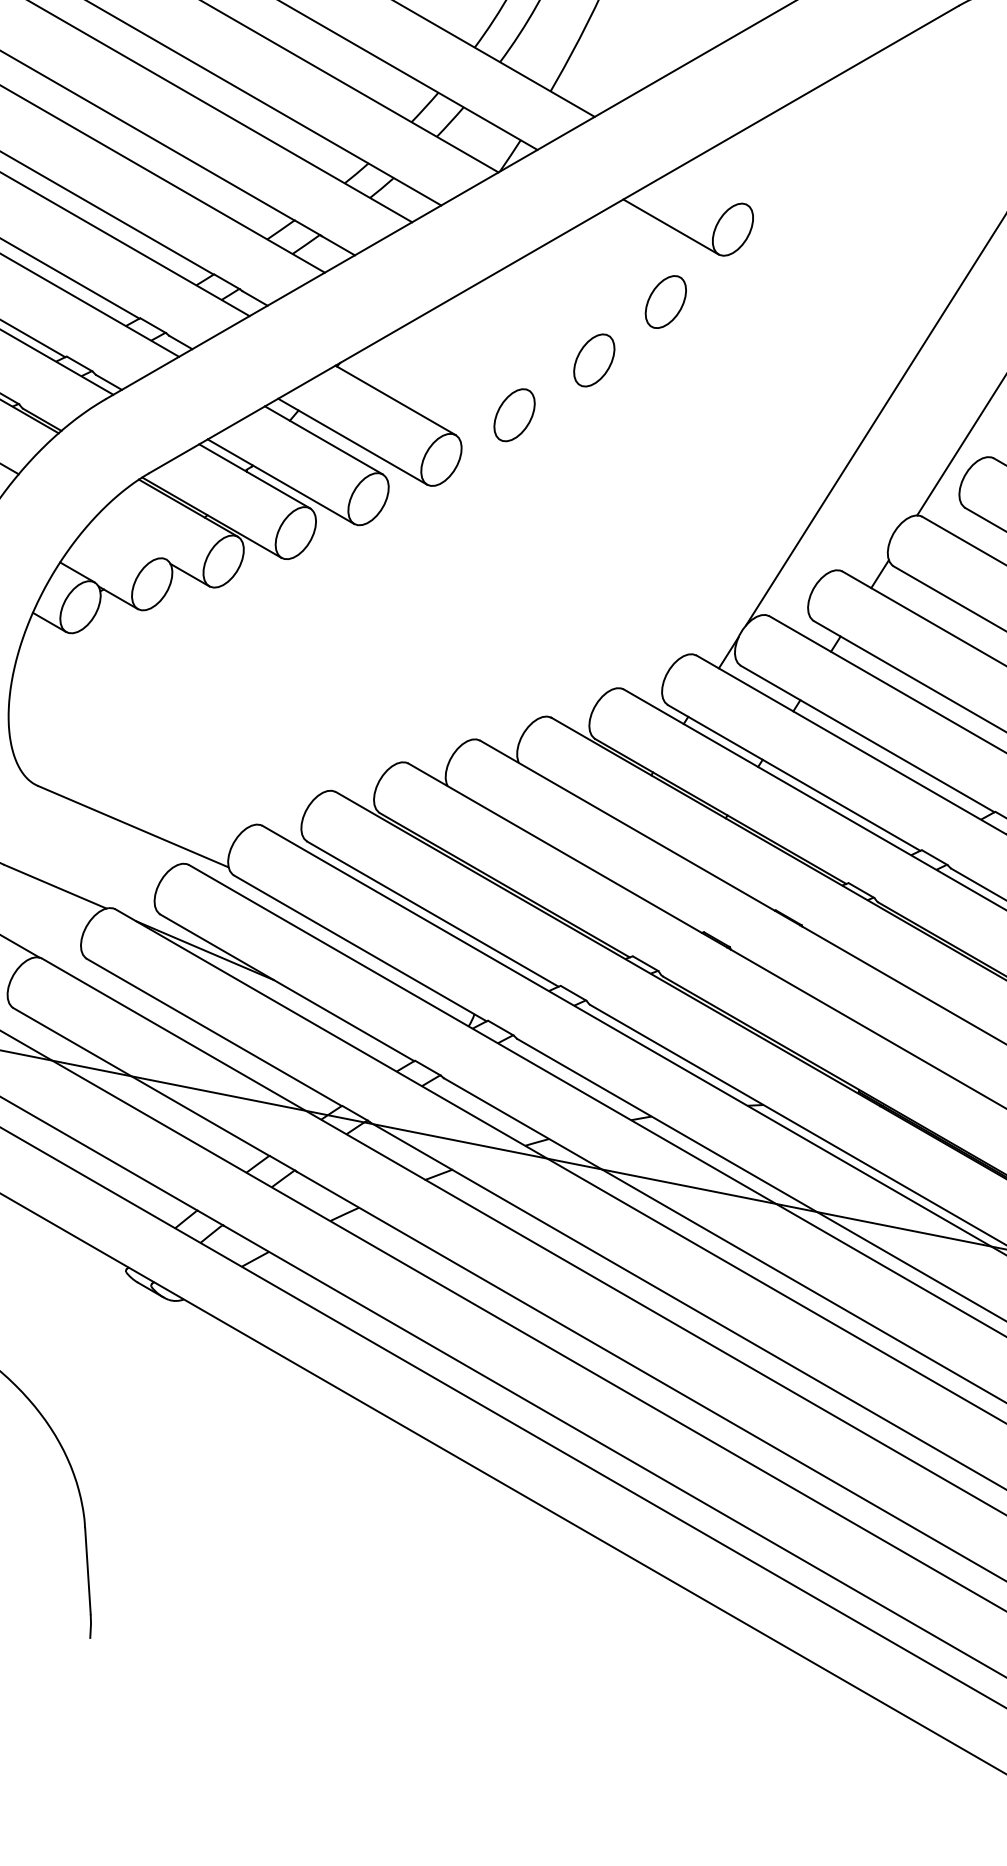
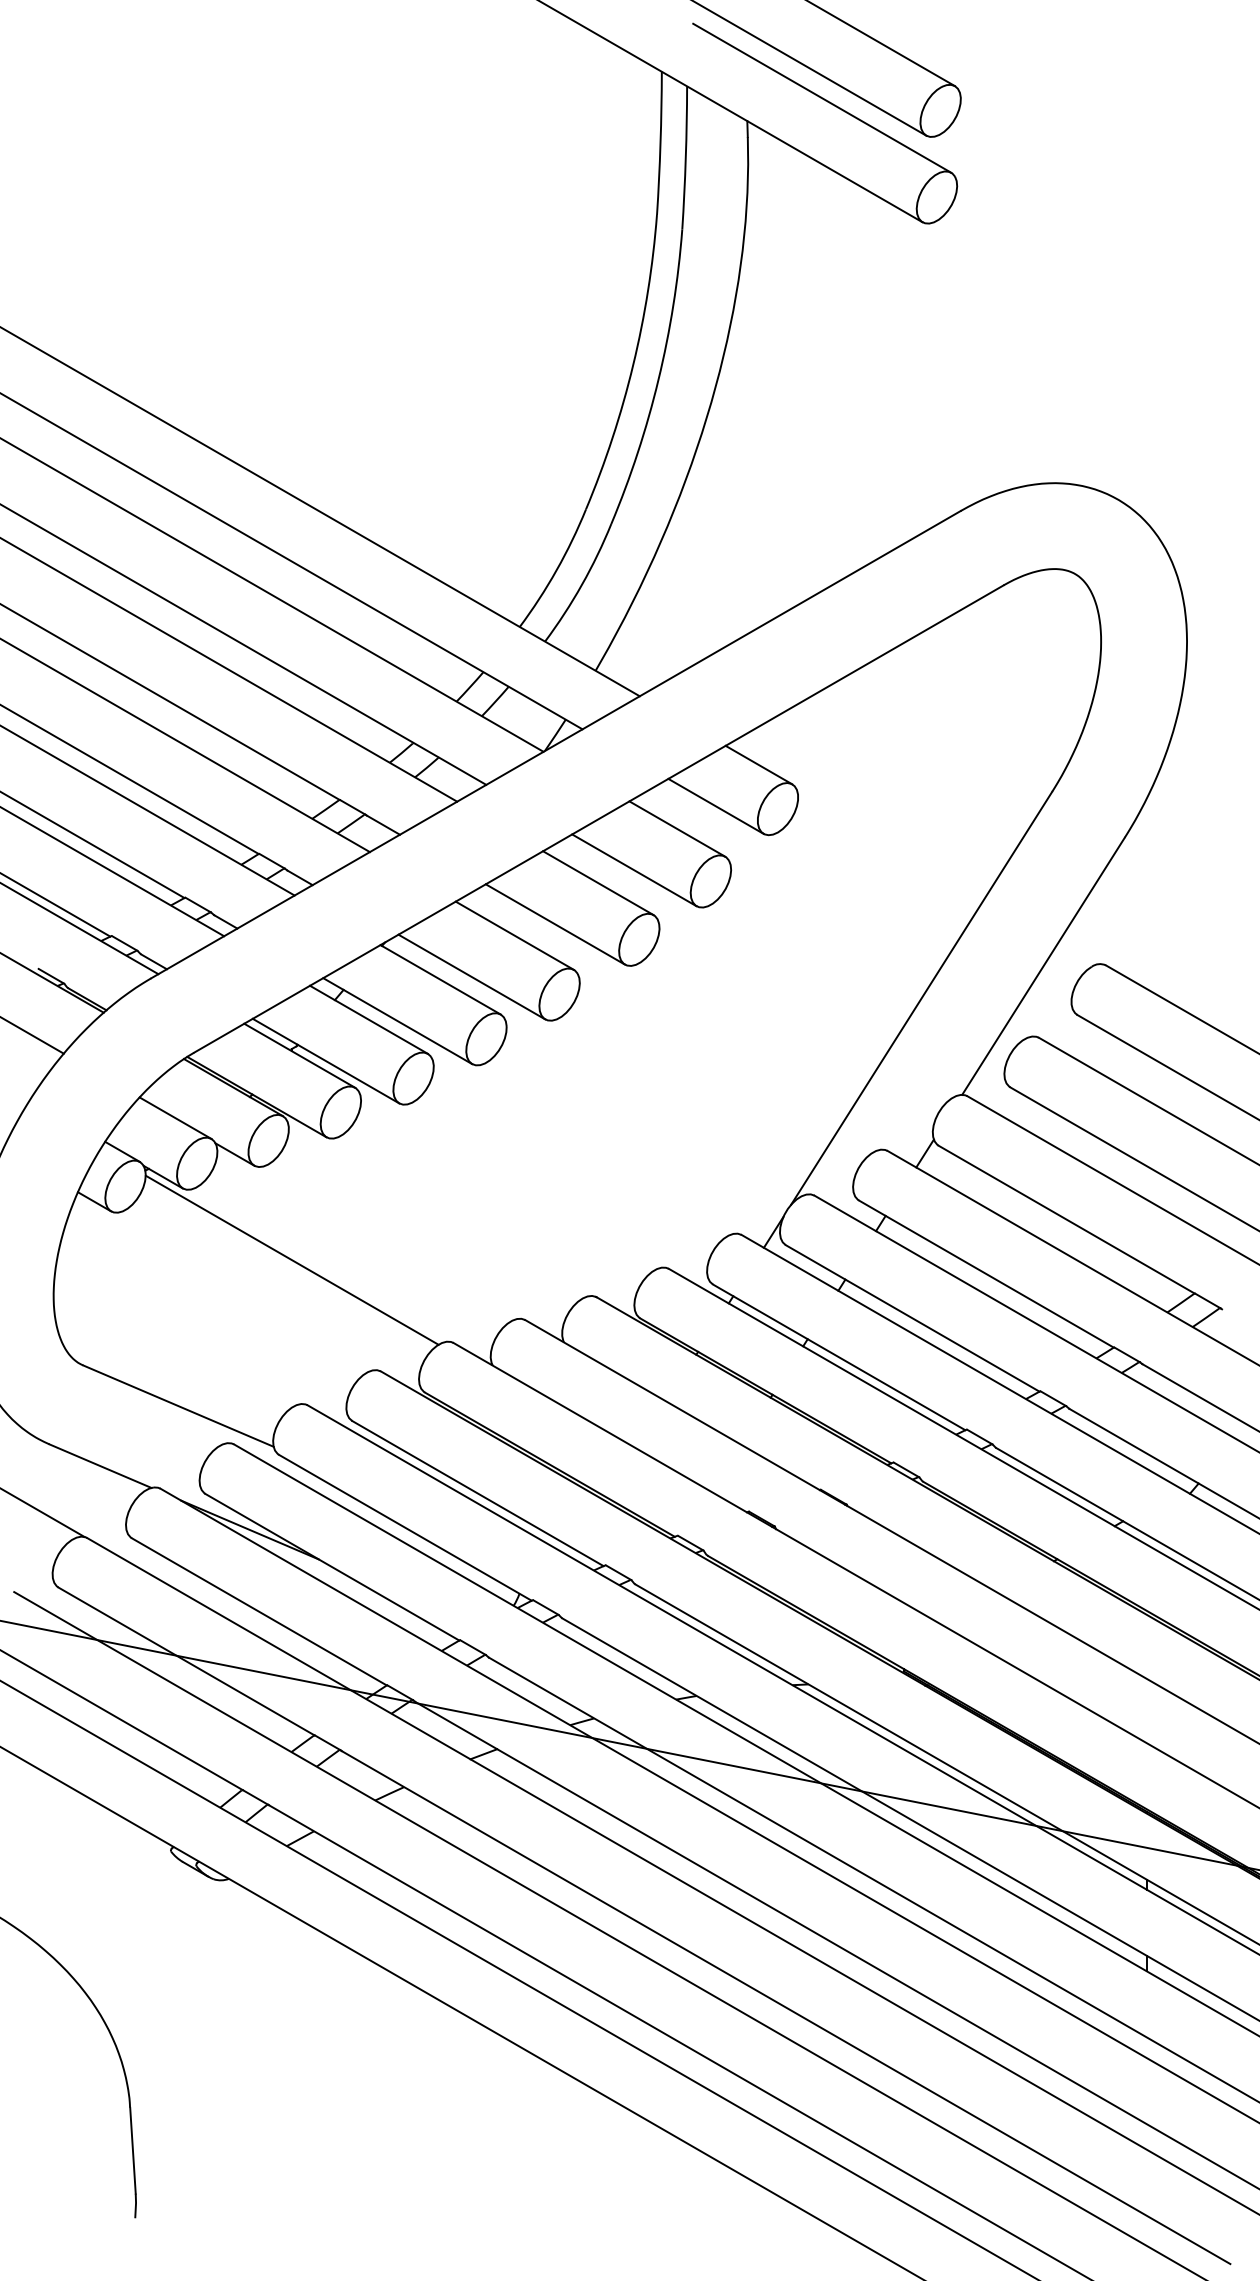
line: (713, 185) -> (758, 764), added
line: (632, 249) -> (677, 828), added
line: (589, 291) -> (634, 870), added
line: (553, 304) -> (598, 883), added
line: (510, 345) -> (555, 924), added
line: (469, 356) -> (514, 935), added
line: (426, 397) -> (471, 976), added
line: (130, 538) -> (175, 1117), added
line: (246, 680) -> (291, 1259), added

